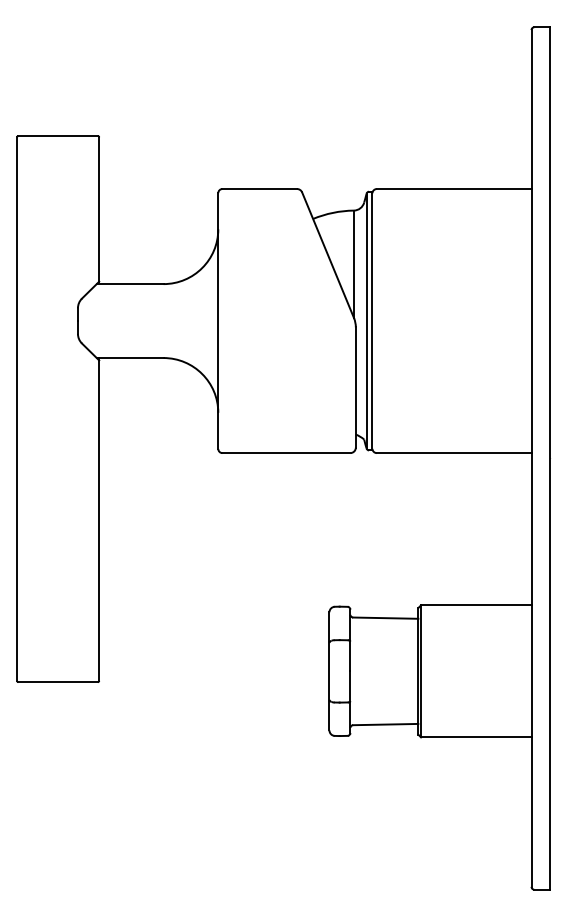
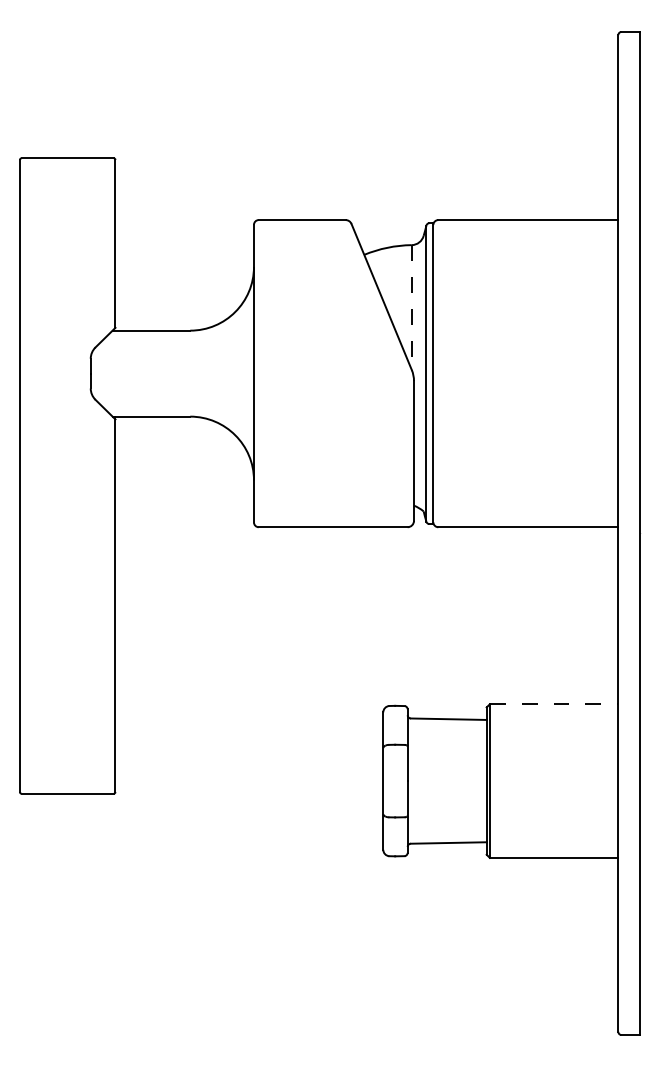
line: (353, 264) -> (411, 307), solid -> dashed
line: (476, 605) -> (554, 704), solid -> dashed

